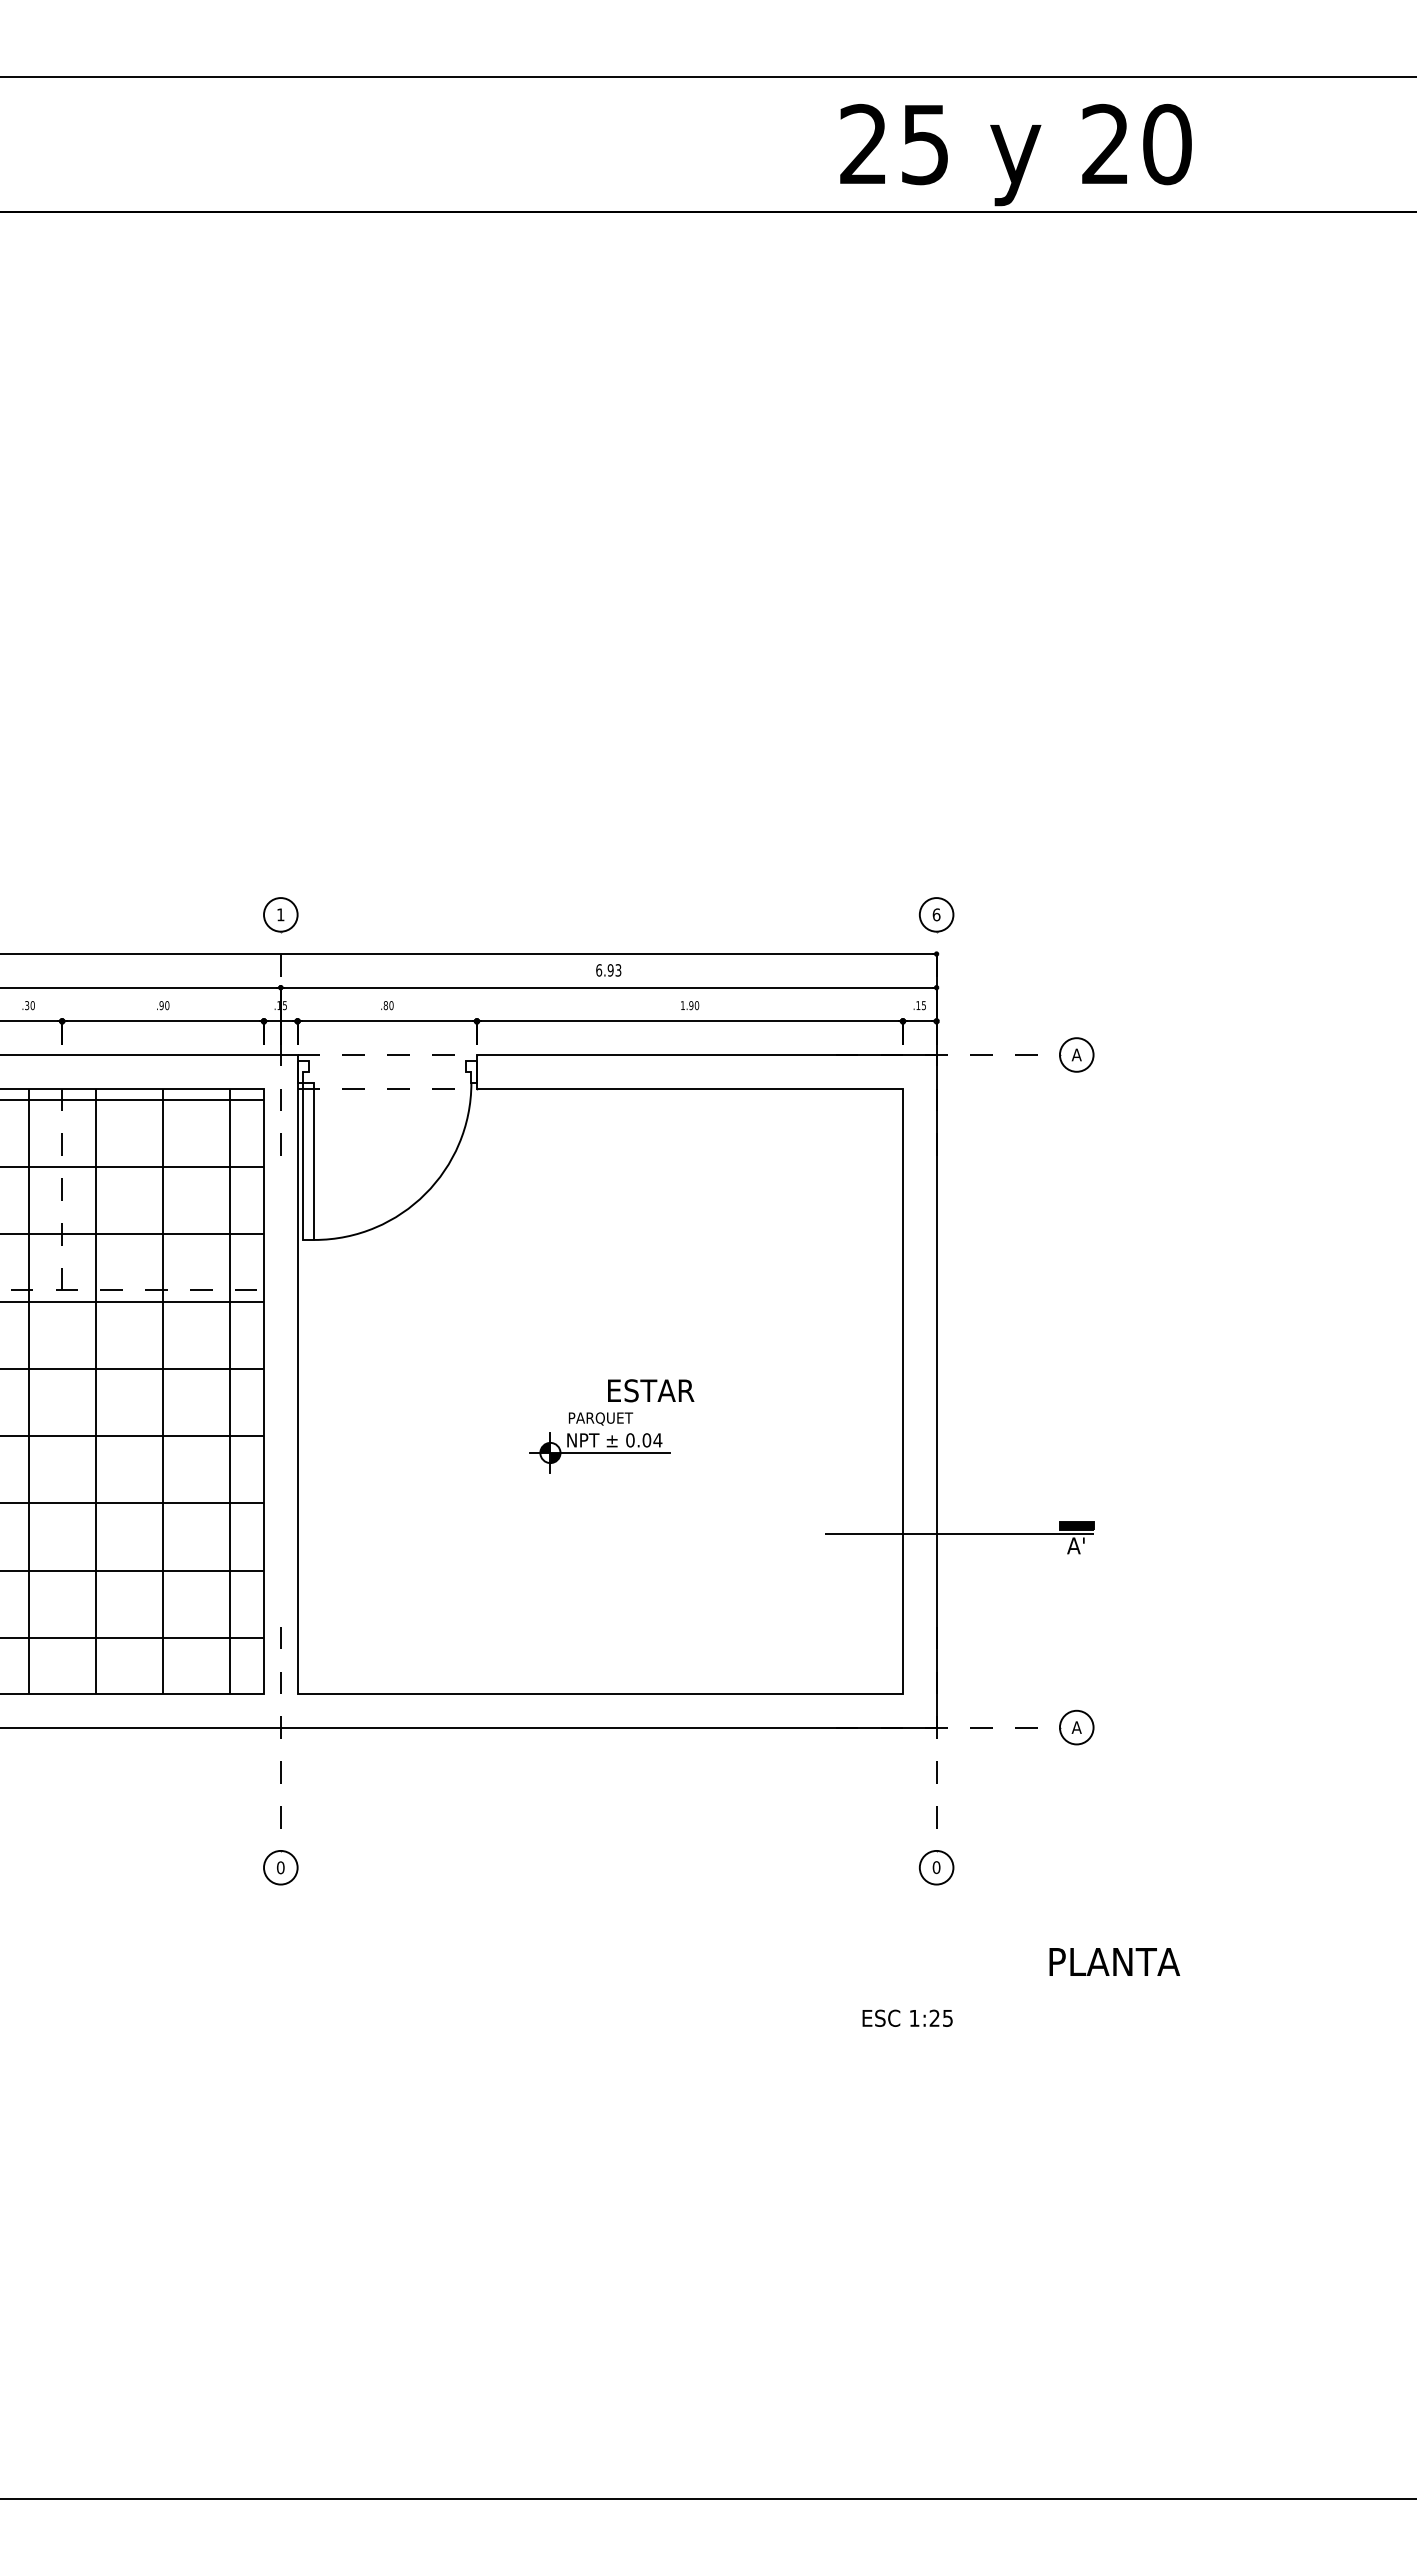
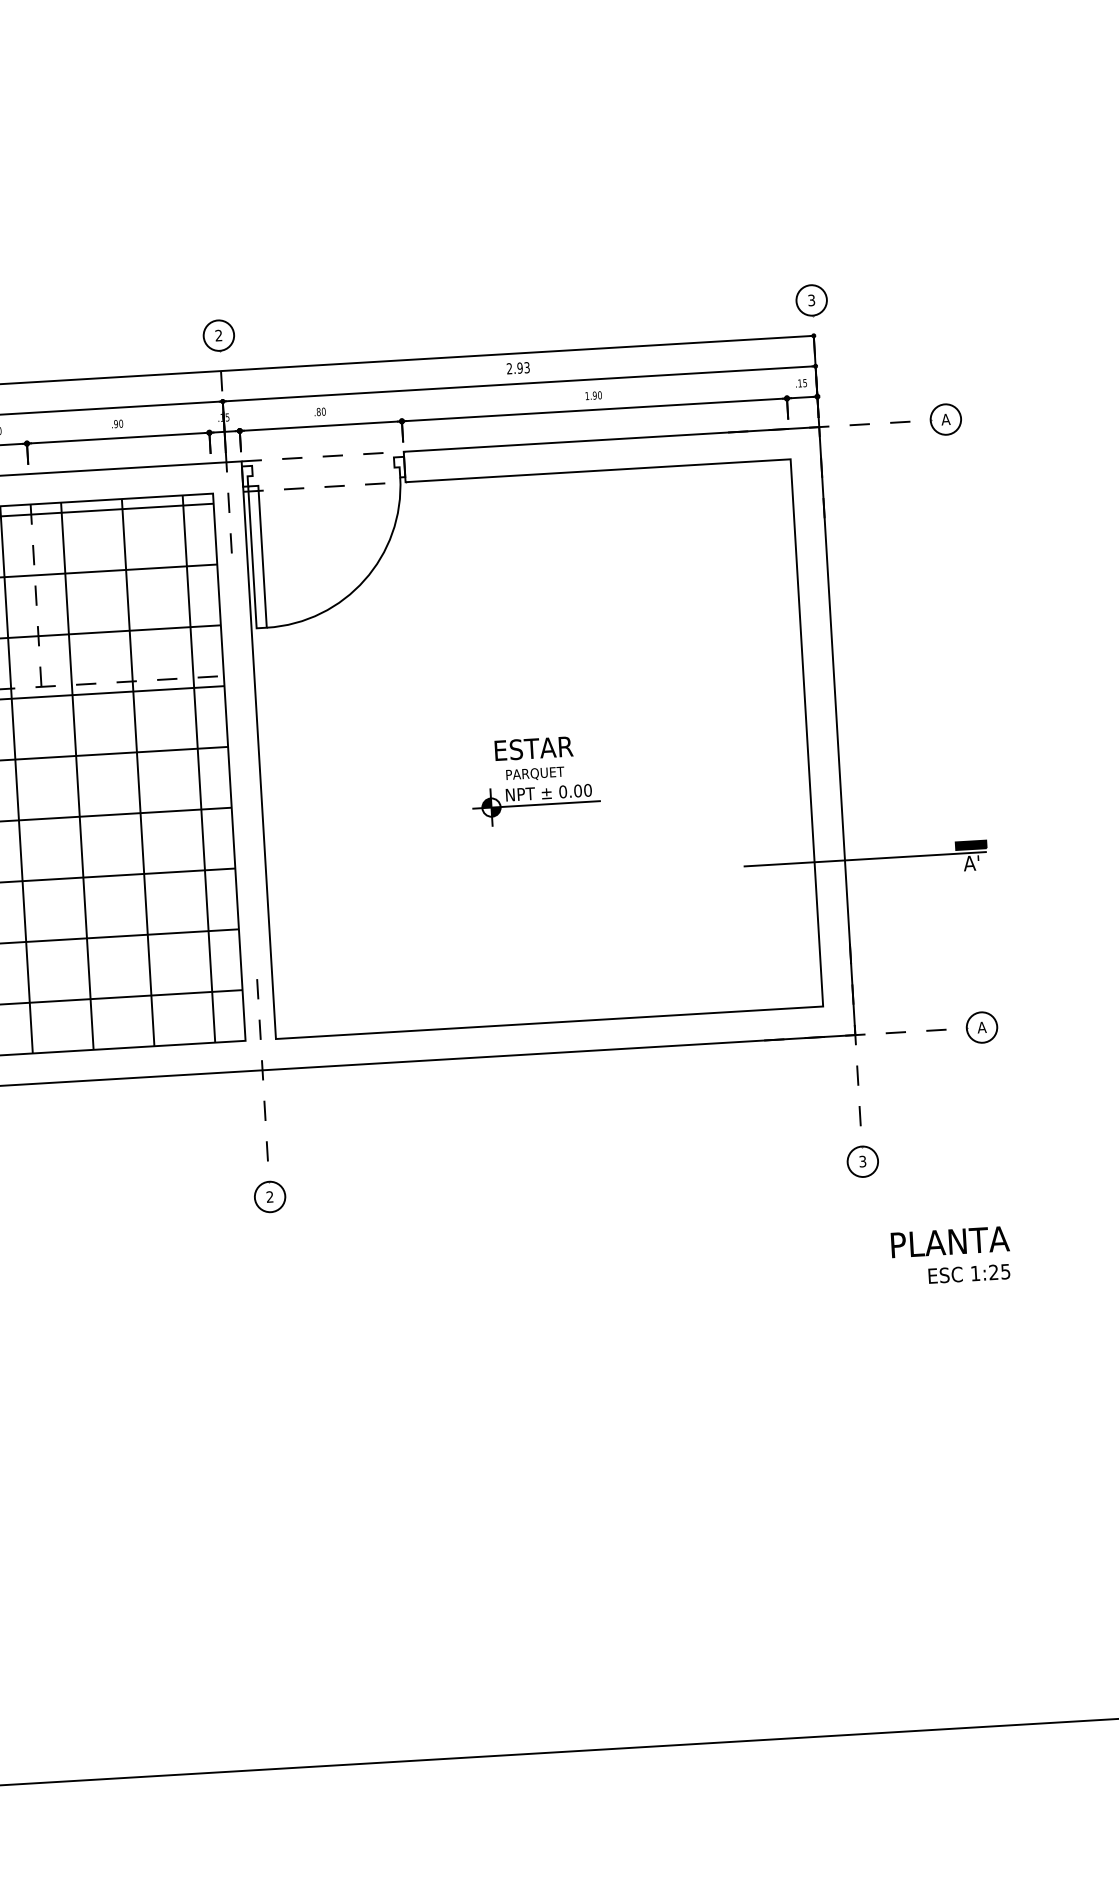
text: (280, 914) -> (218, 335), 1 -> 2
text: (936, 914) -> (811, 300), 6 -> 3
text: (599, 970) -> (509, 368), 6.93 -> 2.93
text: (651, 1390) -> (534, 748), moved
text: (657, 1440) -> (587, 790), 0.04 -> 0.00
text: (280, 1867) -> (269, 1196), 0 -> 2
text: (936, 1867) -> (862, 1161), 0 -> 3
text: (1114, 1961) -> (950, 1241), moved
text: (907, 2017) -> (969, 1273), moved

